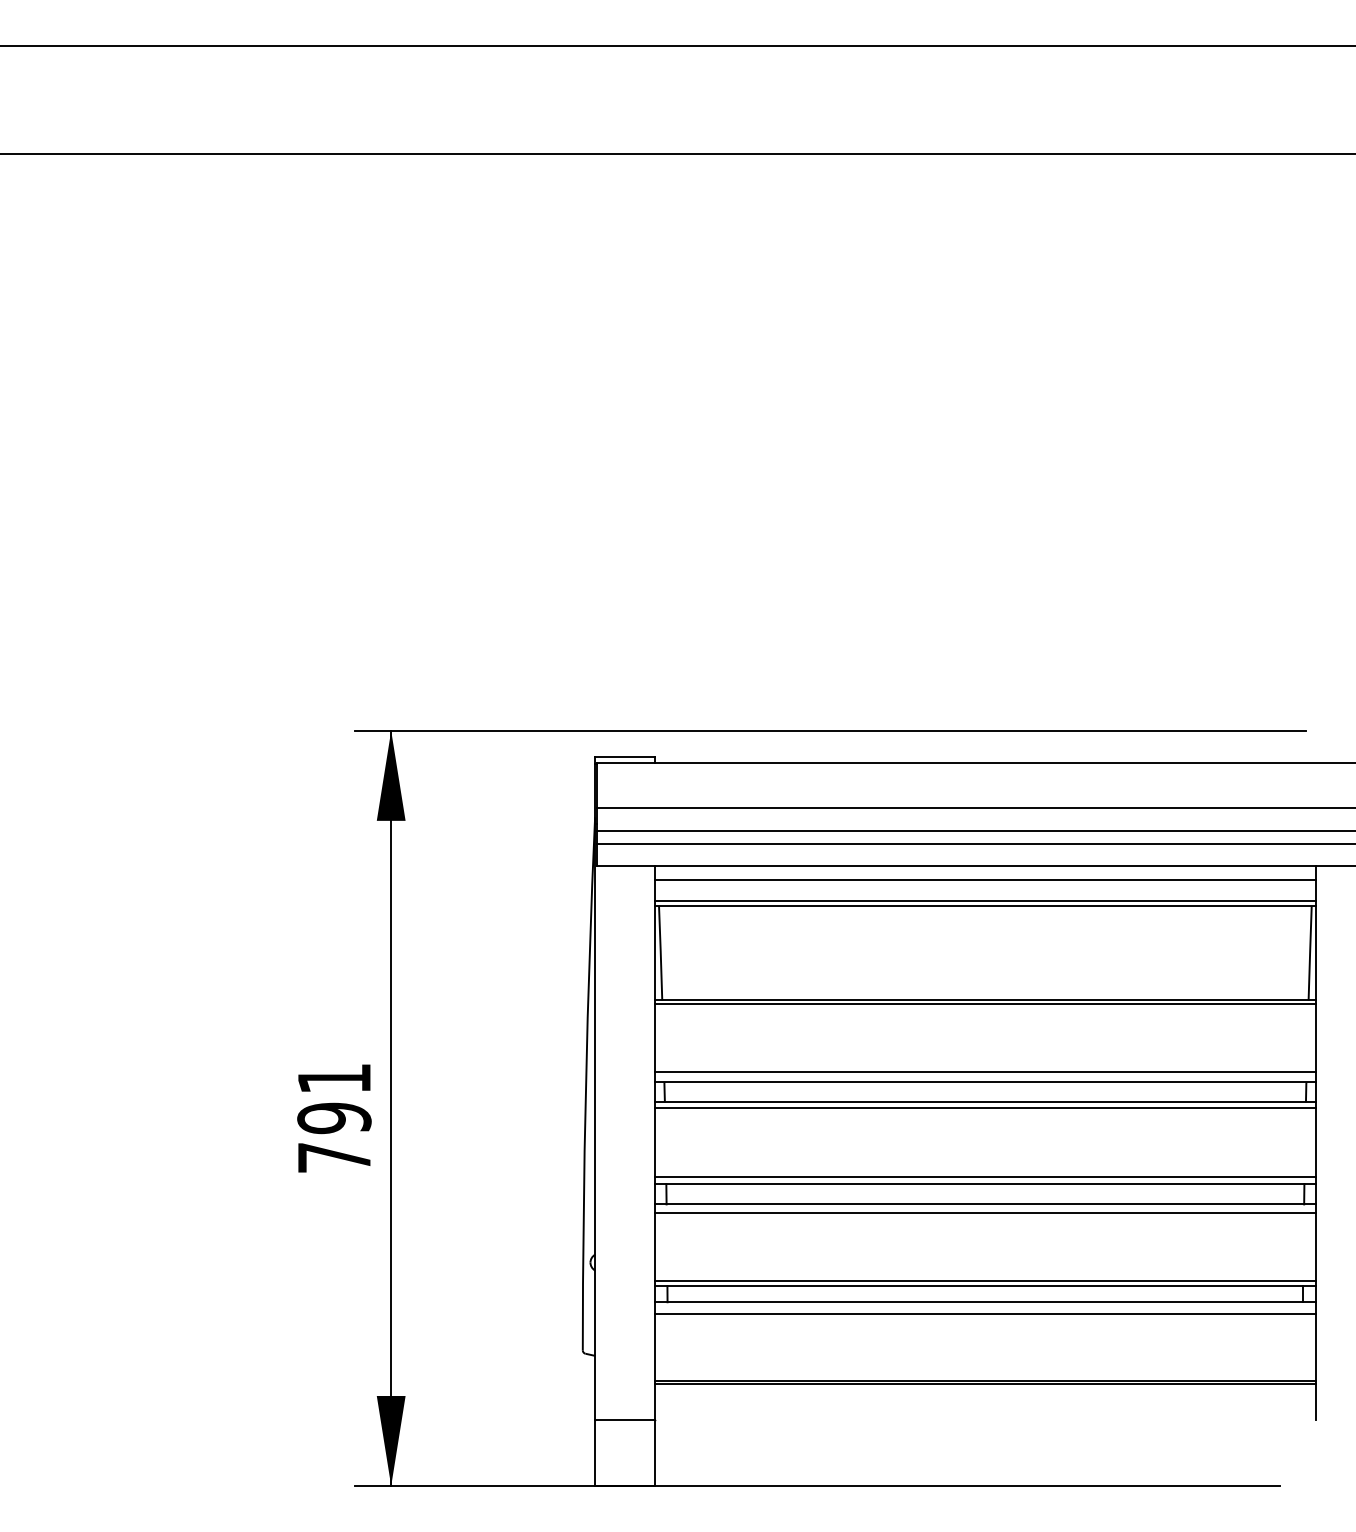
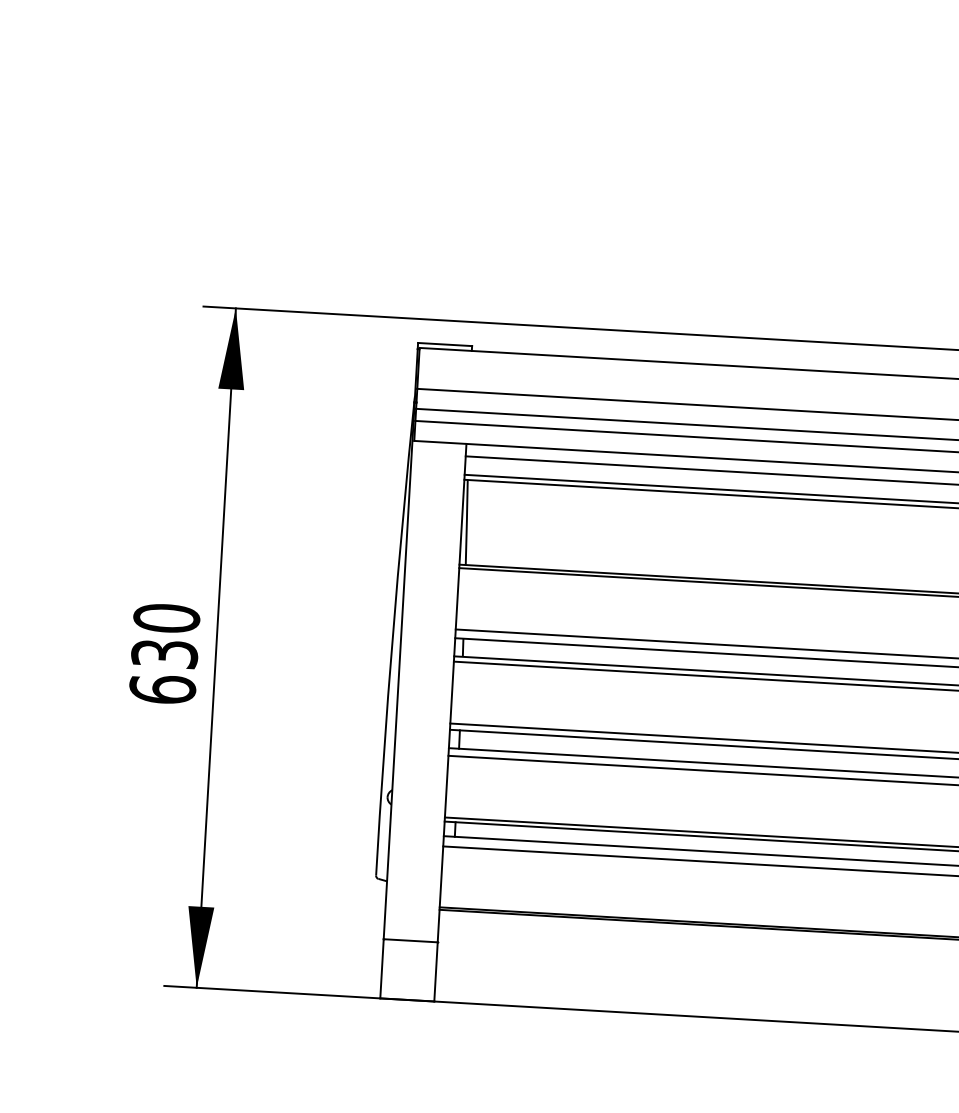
text: (334, 1118) -> (164, 654), 791 -> 630

